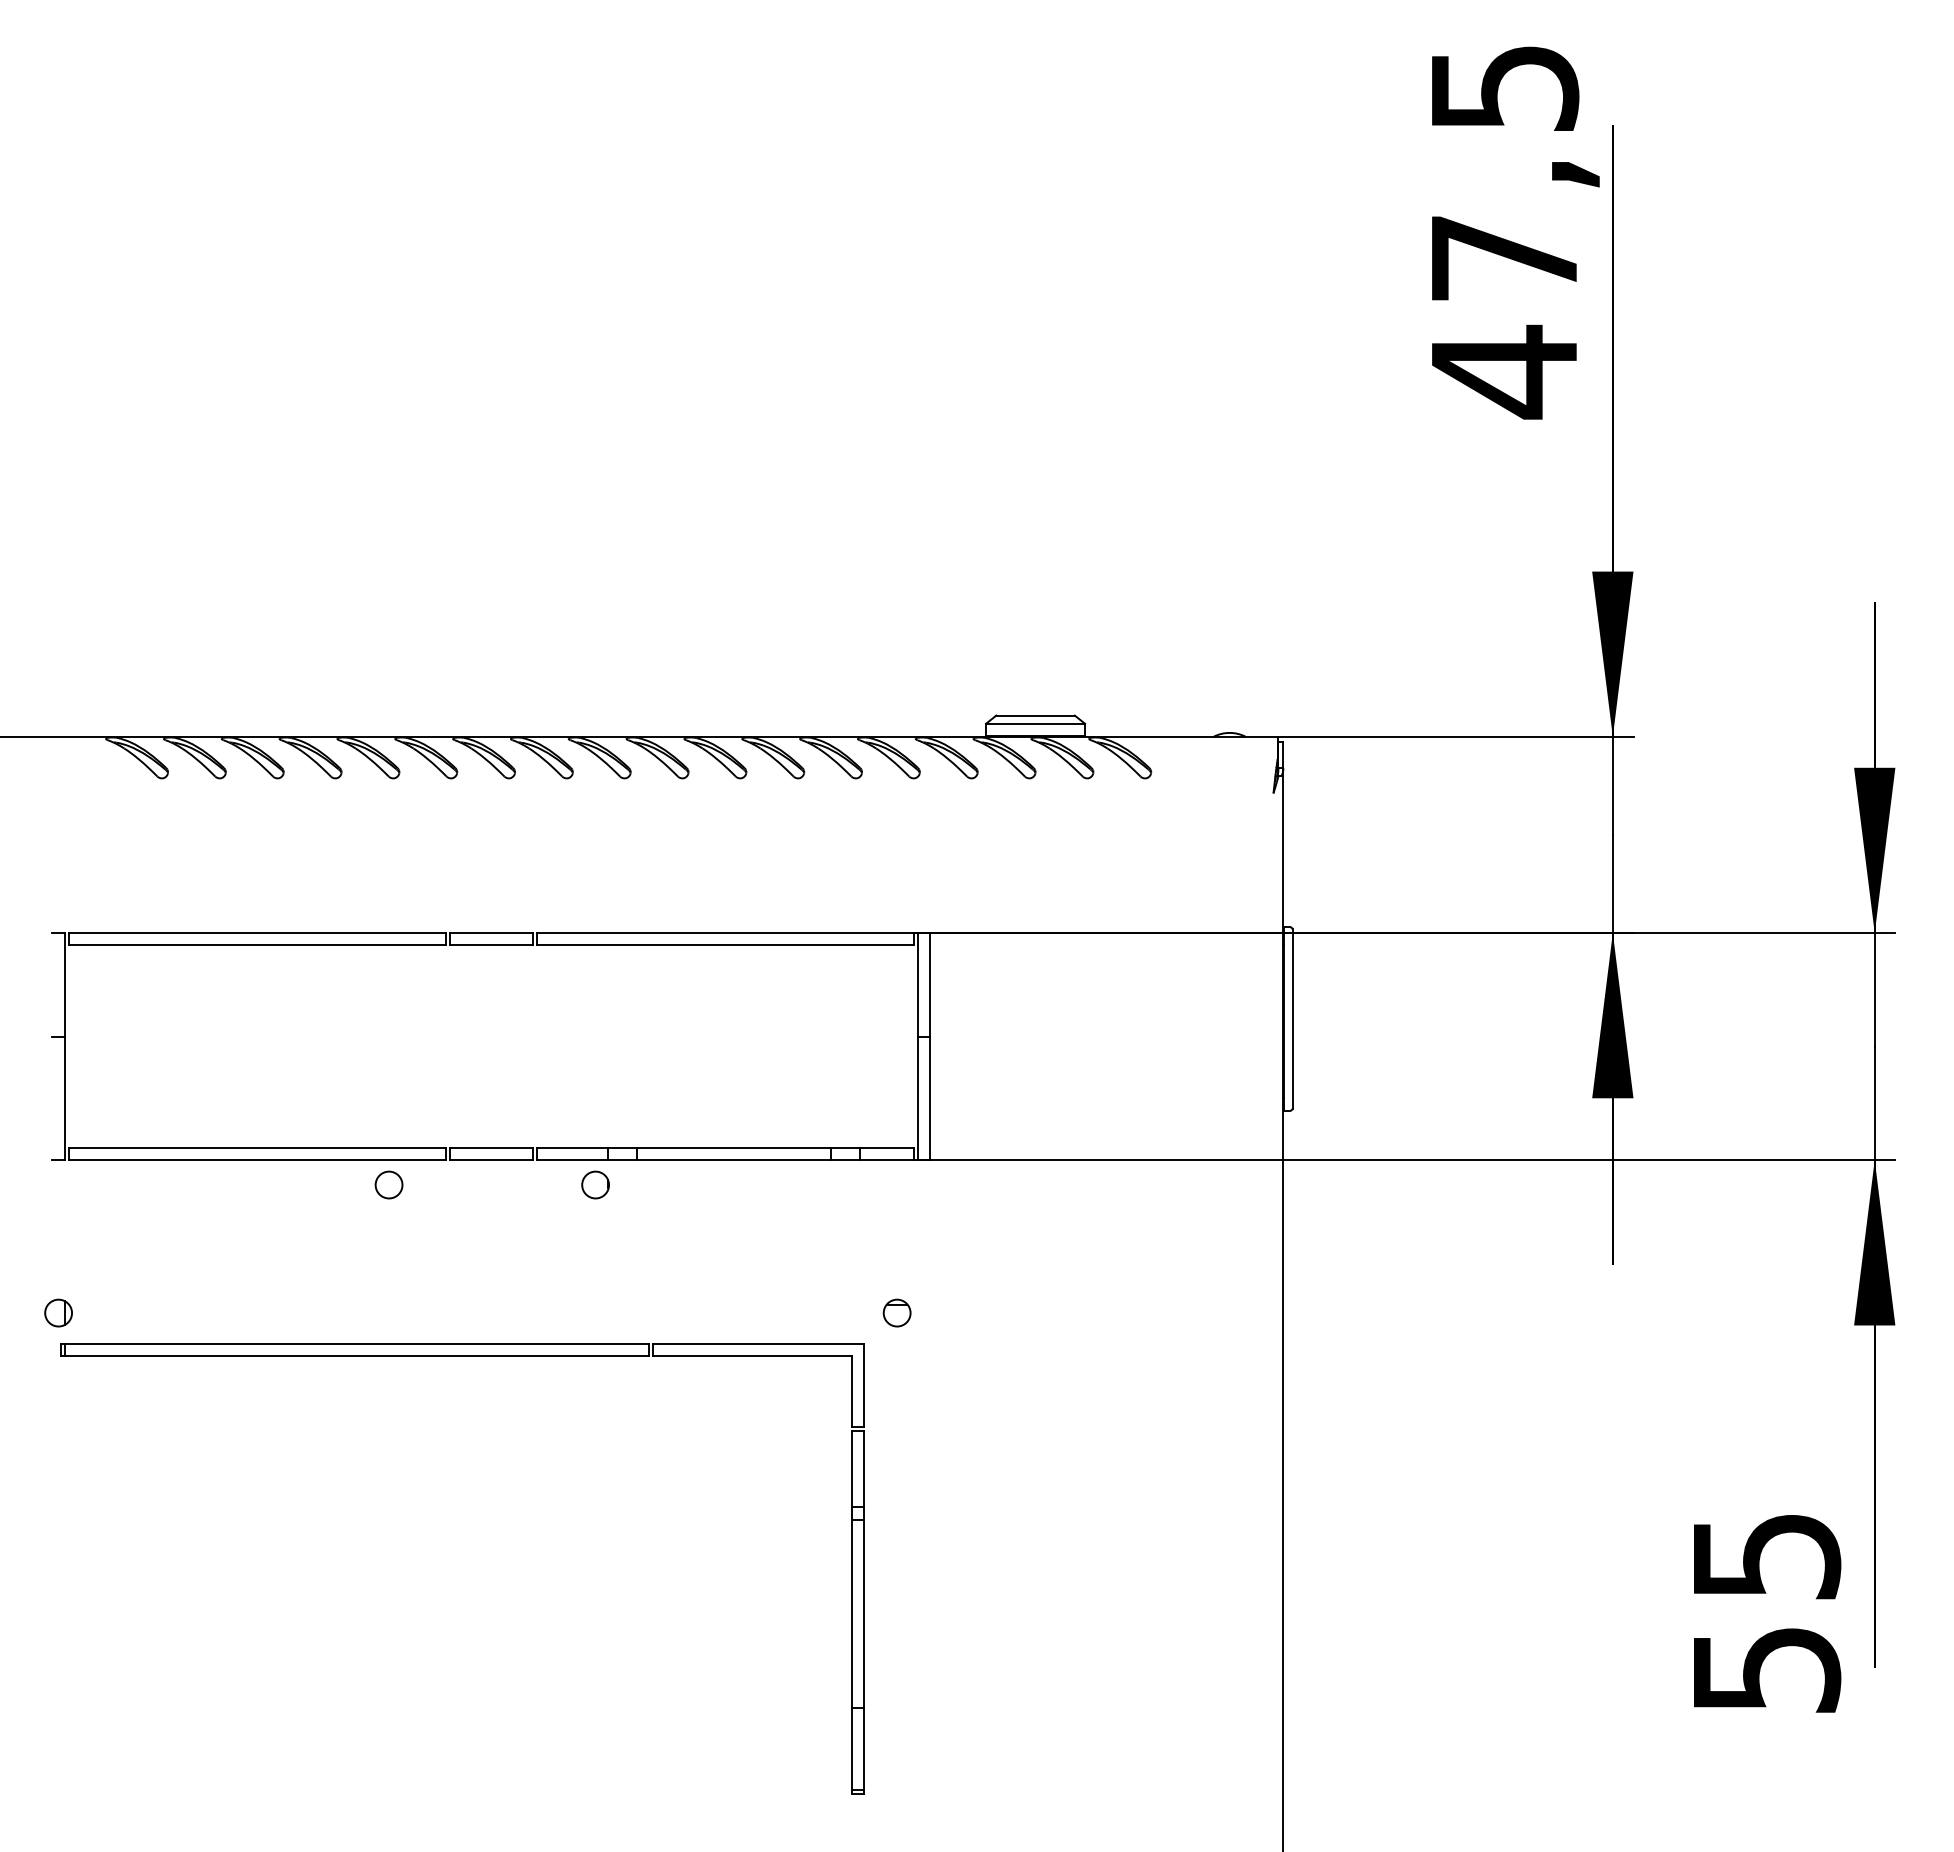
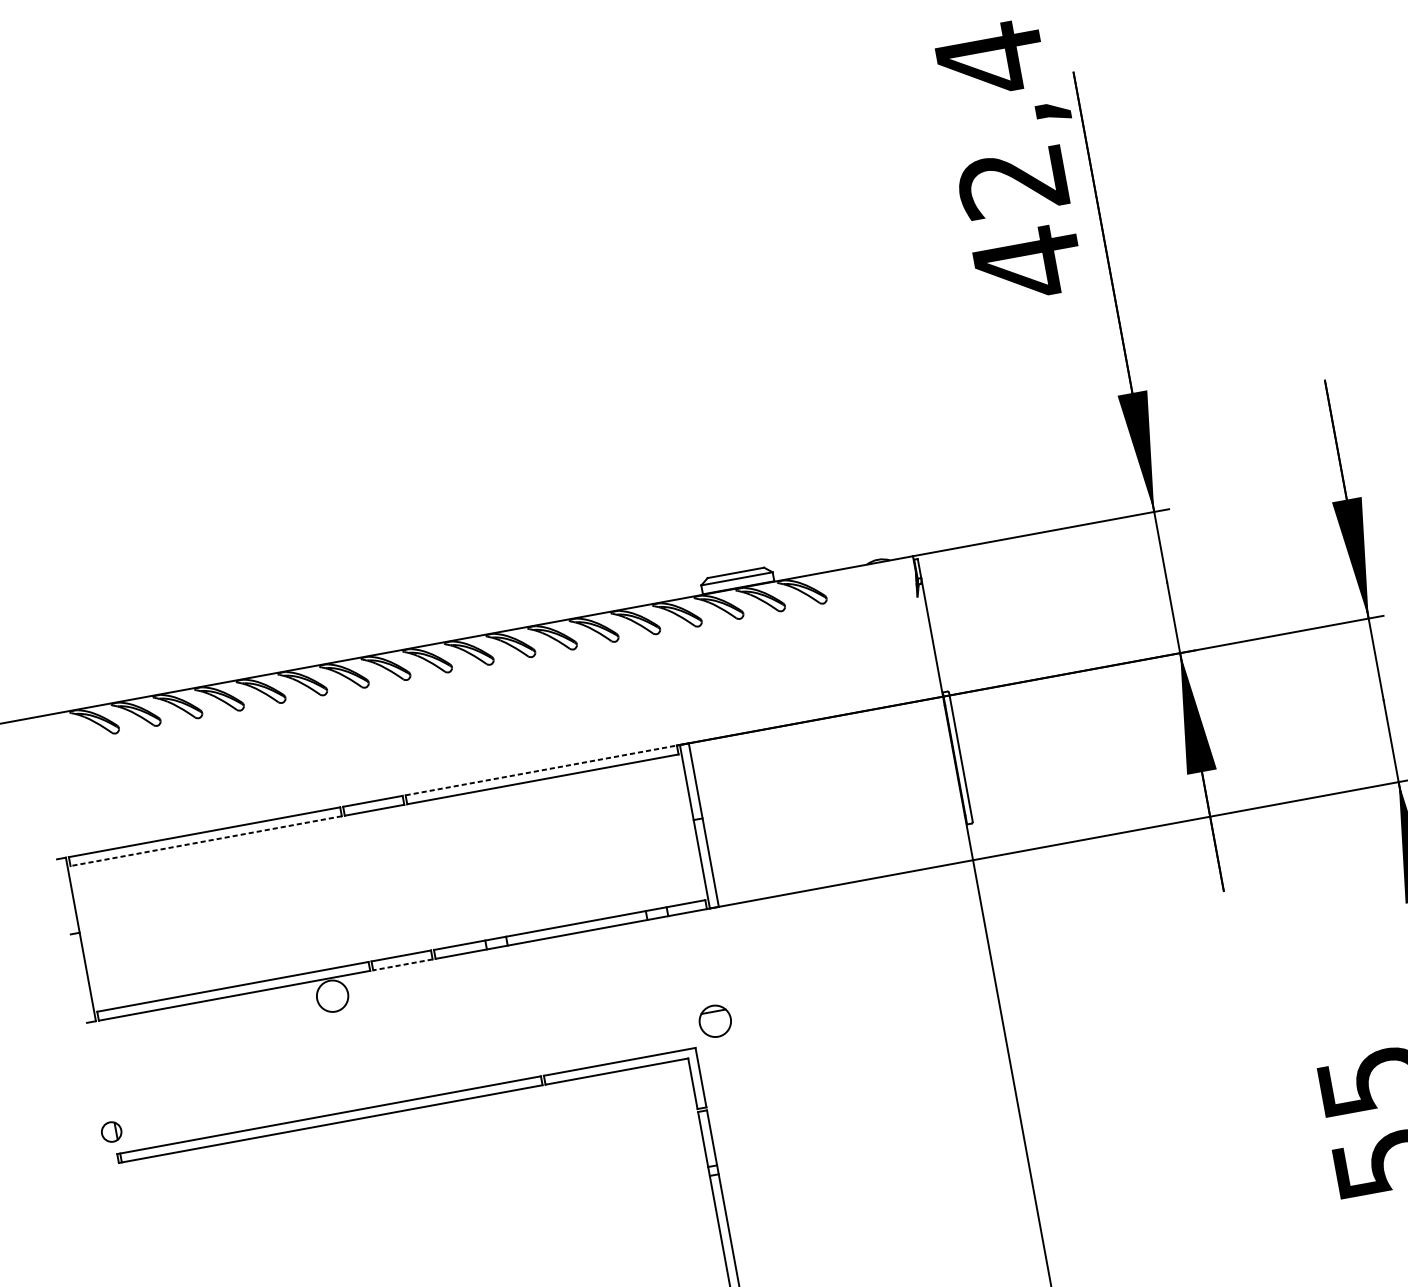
text: (1504, 171) -> (1001, 119), 47,5 -> 42,4
line: (725, 933) -> (541, 770), solid -> dashed
line: (256, 945) -> (205, 841), solid -> dashed
line: (490, 1160) -> (402, 965), solid -> dashed
circle: (388, 1184) -> (332, 995), size x1.6
part: (595, 1184) -> (481, 968), removed
part: (896, 1312) -> (714, 1020), size x1.6

